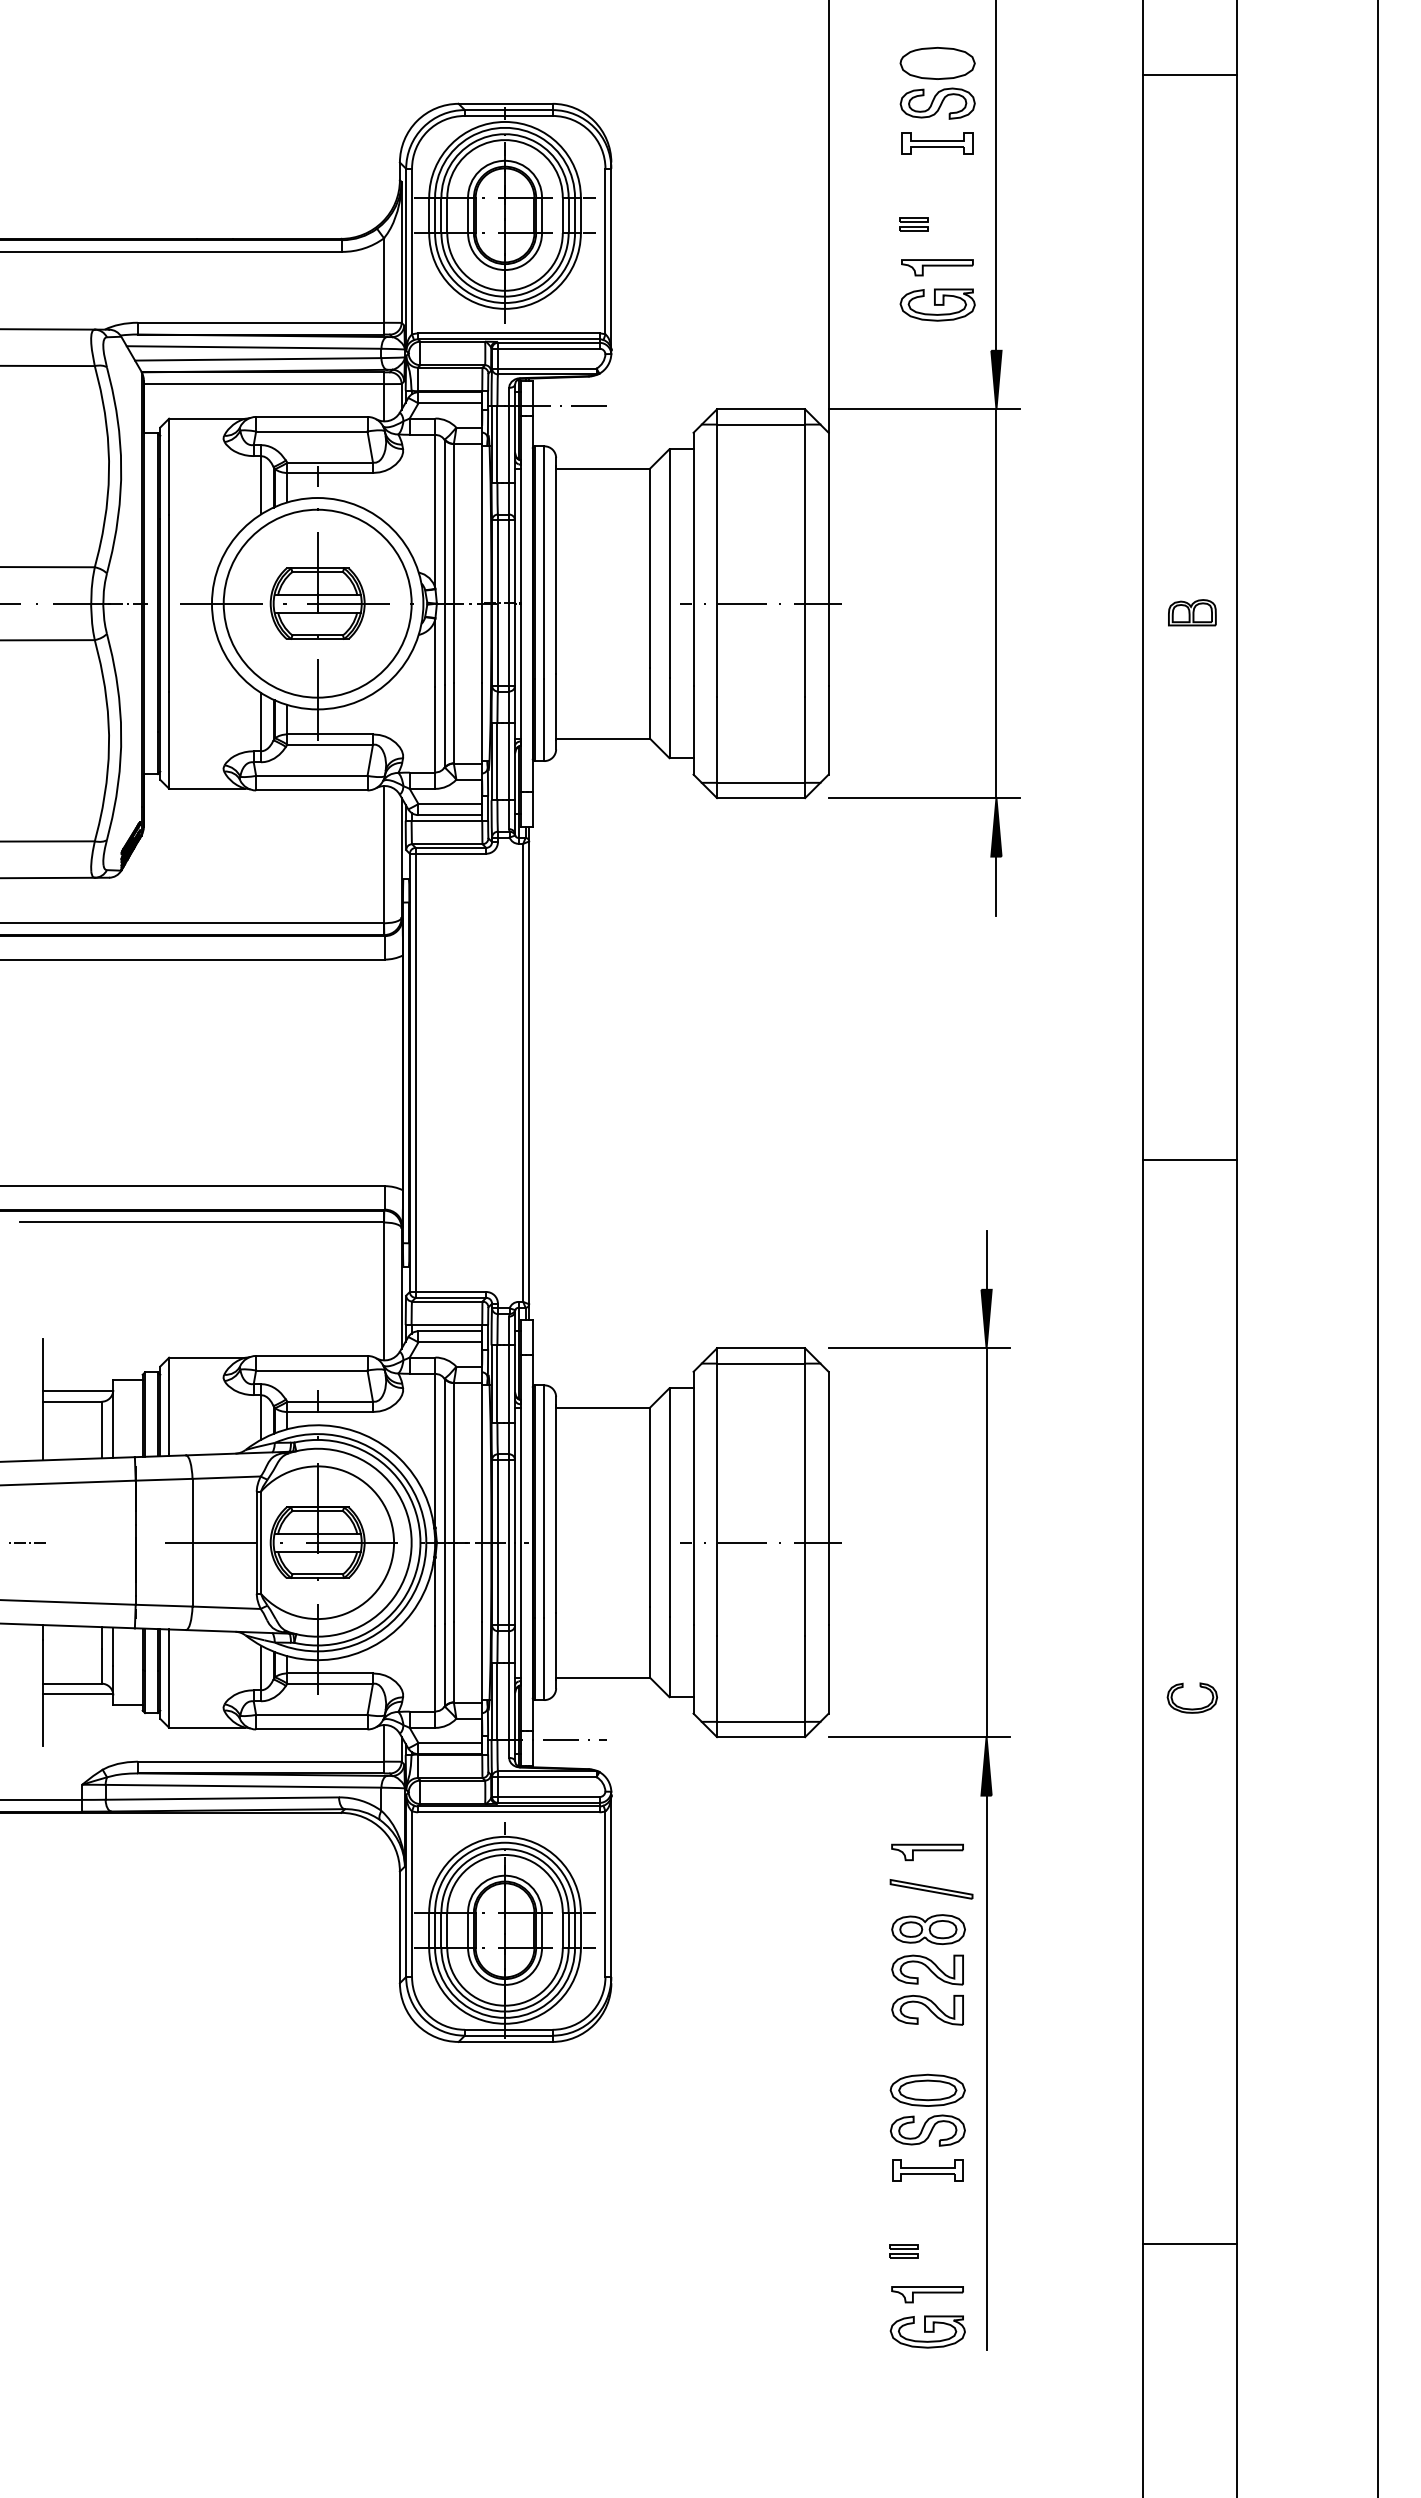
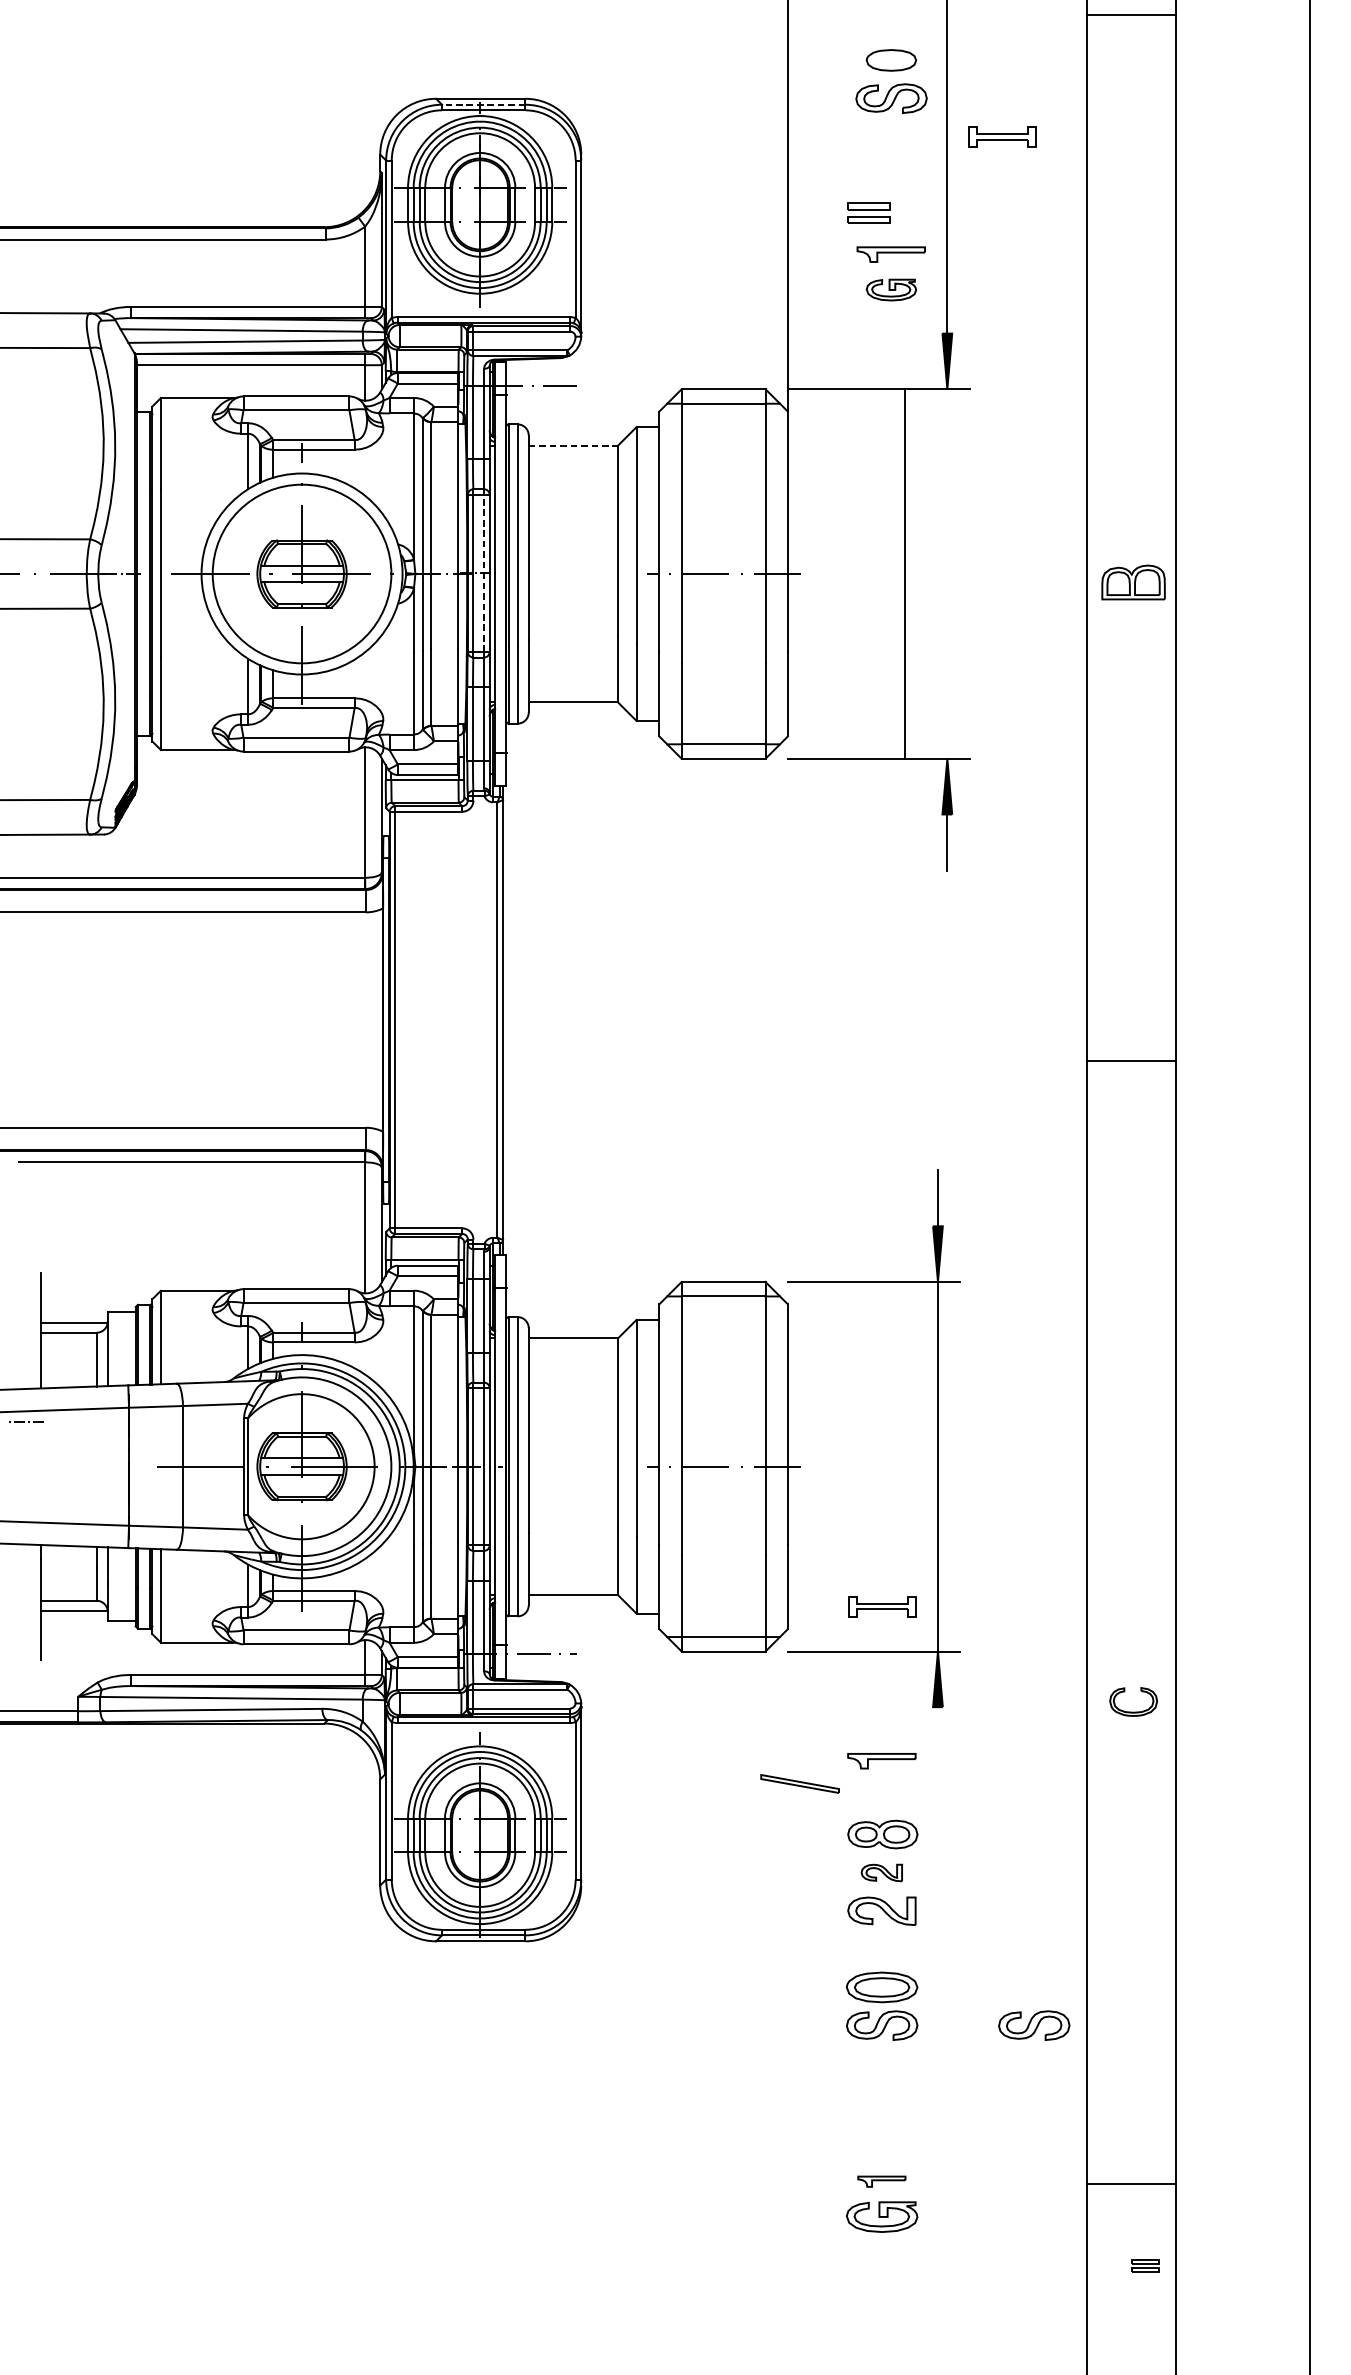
part: (937, 63) -> (891, 60), size x0.7
line: (1190, 75) -> (1131, 15), moved
line: (508, 110) -> (483, 105), solid -> dashed
part: (937, 143) -> (1002, 136), moved
part: (913, 224) -> (868, 213), size x1.6
part: (937, 304) -> (891, 289), size x0.7
line: (603, 468) -> (573, 445), solid -> dashed
line: (509, 603) -> (484, 573), solid -> dashed
line: (996, 603) -> (904, 573), moved
part: (1192, 612) -> (1133, 582), size x1.4
line: (1190, 1159) -> (1131, 1060), moved
line: (25, 1542) -> (24, 1421), moved
part: (1192, 1708) -> (1133, 1711), moved
part: (931, 1889) -> (800, 1784), moved
part: (927, 1969) -> (881, 1872), size x0.6
line: (986, 2072) -> (937, 1970), removed
part: (1087, 2130) -> (1033, 2025), added
part: (927, 2170) -> (881, 1606), moved
line: (1190, 2244) -> (1131, 2184), moved
part: (903, 2251) -> (1145, 2266), moved
part: (927, 2294) -> (881, 2181), size x0.7

